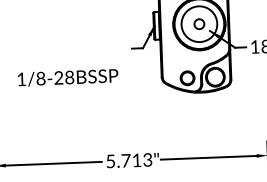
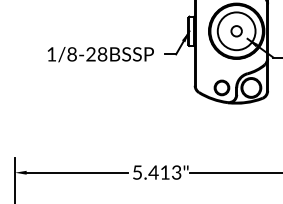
text: (67, 77) -> (100, 54), moved
text: (125, 160) -> (153, 172), 5.713" -> 5.413"

